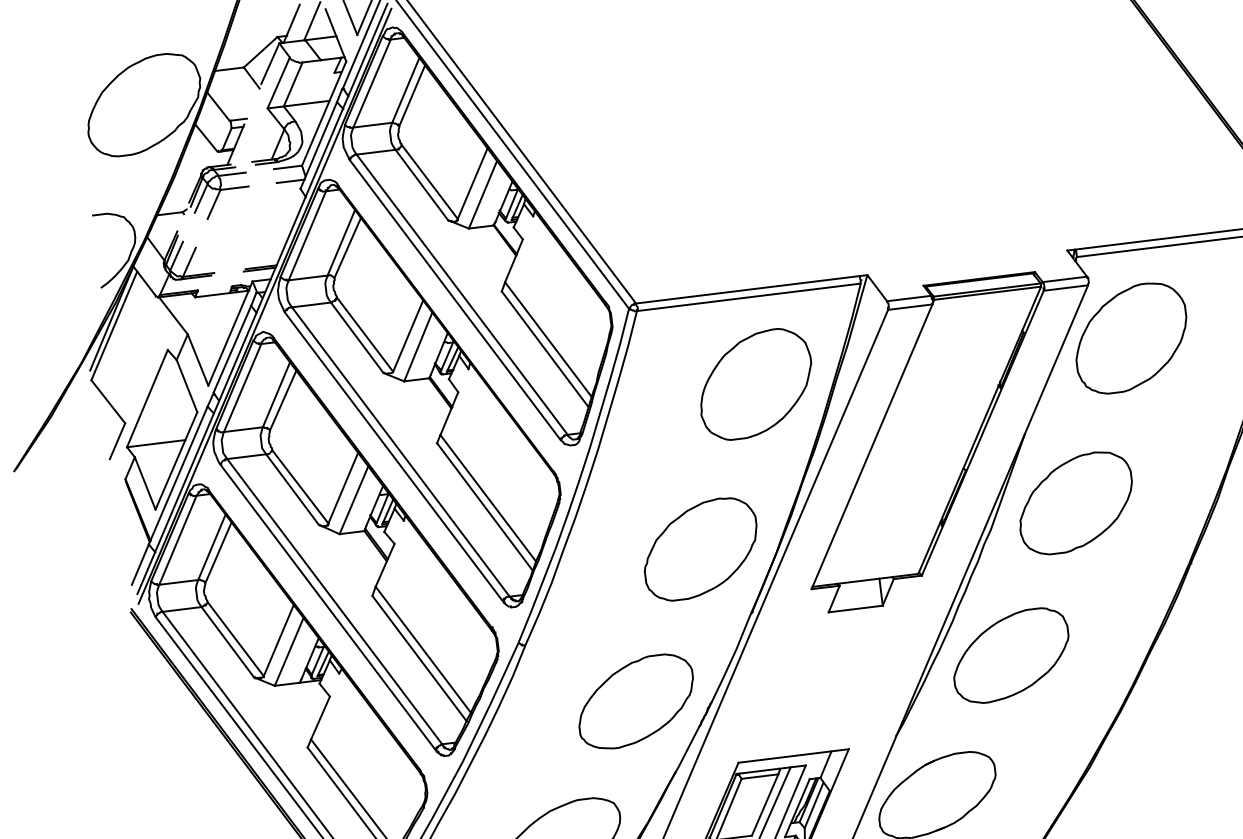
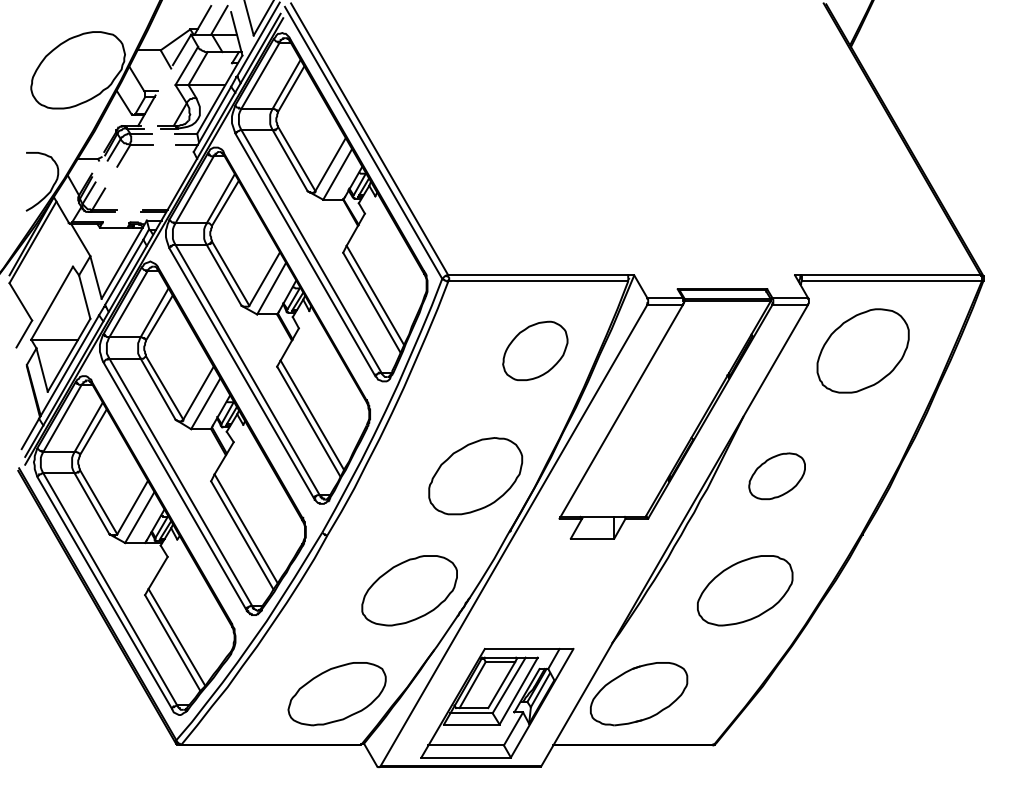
part: (1130, 337) -> (862, 350), moved
part: (755, 383) -> (535, 350), size x0.7
part: (1075, 503) -> (776, 476), size x0.6
part: (1011, 655) -> (745, 590), moved

